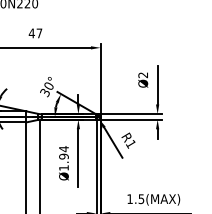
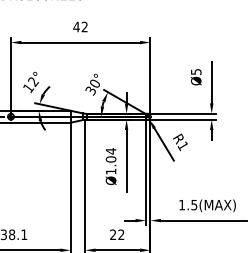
text: (39, 32) -> (84, 26), 47 -> 42
text: (142, 74) -> (195, 71), Ø2 -> Ø5
text: (64, 156) -> (111, 159), Ø1.94 -> Ø1.04

